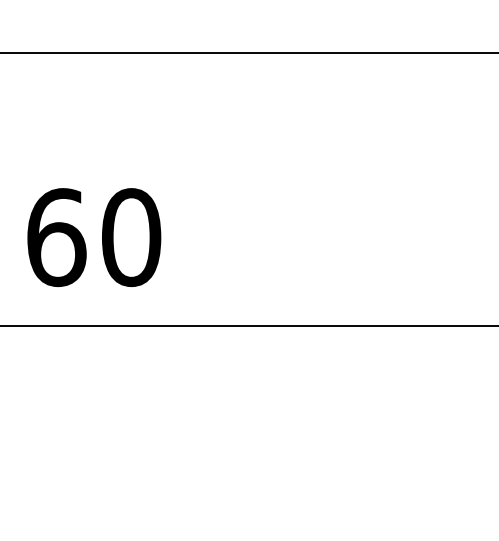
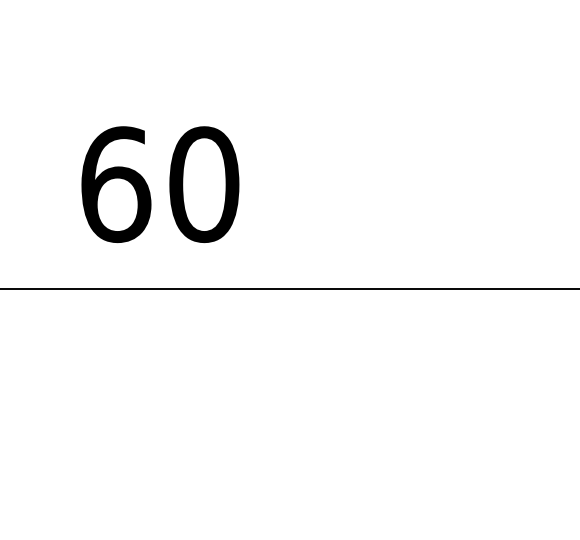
text: (94, 237) -> (160, 184), moved

